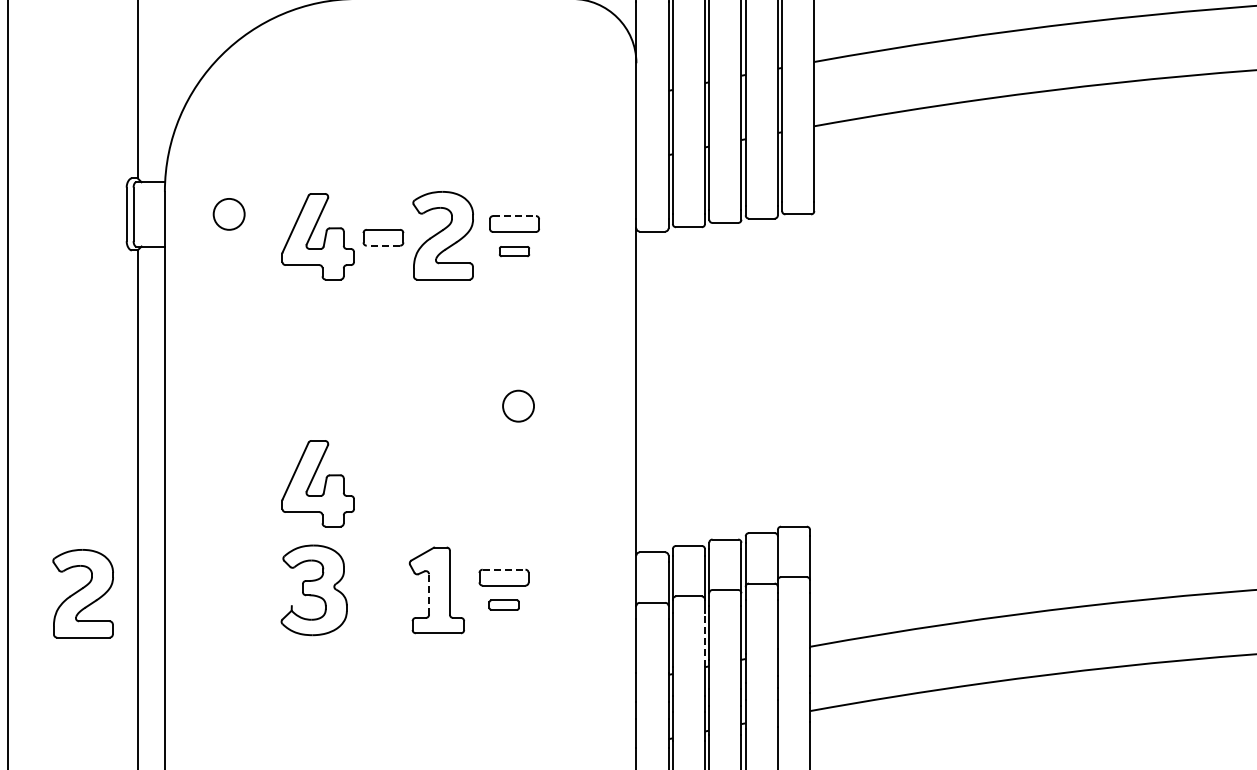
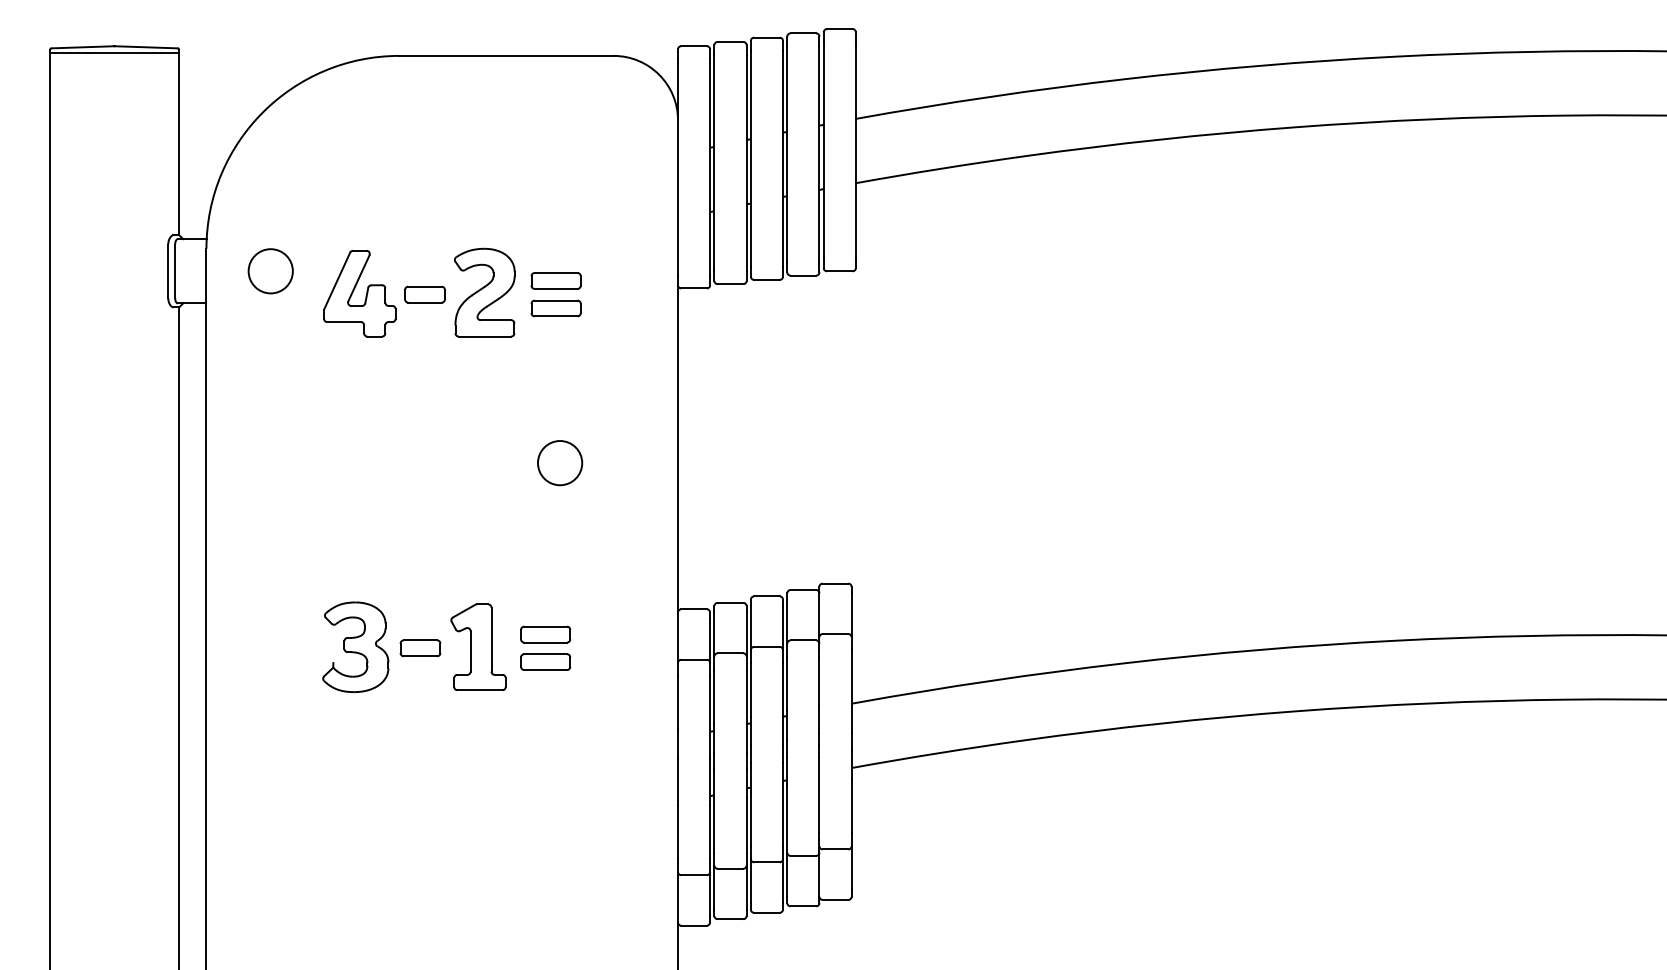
circle: (228, 214) -> (270, 271), size x1.43
line: (514, 216) -> (556, 273), dashed -> solid
line: (383, 245) -> (425, 302), dashed -> solid
part: (513, 251) -> (555, 308), size x1.67
circle: (518, 406) -> (560, 463), size x1.43
part: (317, 483) -> (359, 540), removed
line: (504, 569) -> (546, 626), dashed -> solid
part: (378, 591) -> (420, 648), added
part: (82, 593) -> (124, 650), removed
line: (428, 593) -> (470, 650), dashed -> solid
part: (503, 604) -> (545, 661), size x1.67
line: (704, 639) -> (746, 696), dashed -> solid

